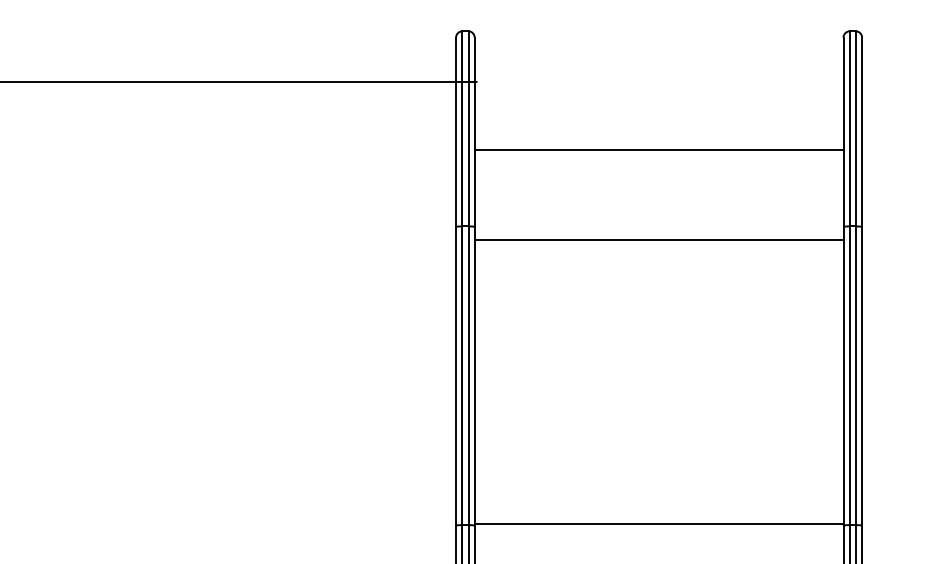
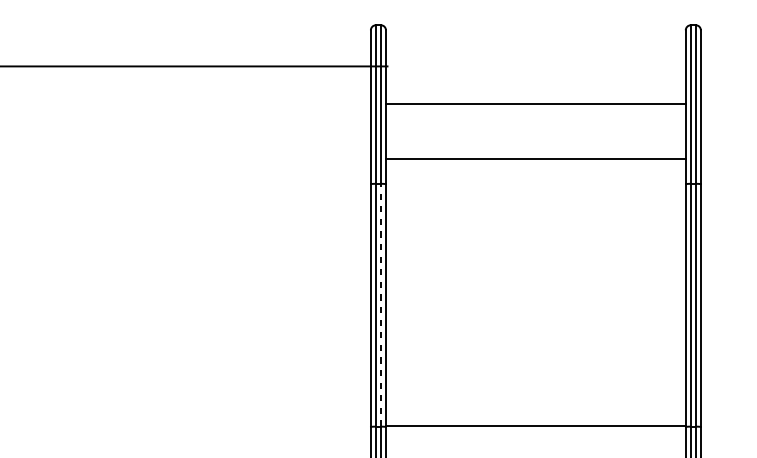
line: (658, 149) -> (535, 104), moved
line: (658, 239) -> (535, 158), moved
line: (468, 375) -> (380, 305), solid -> dashed

